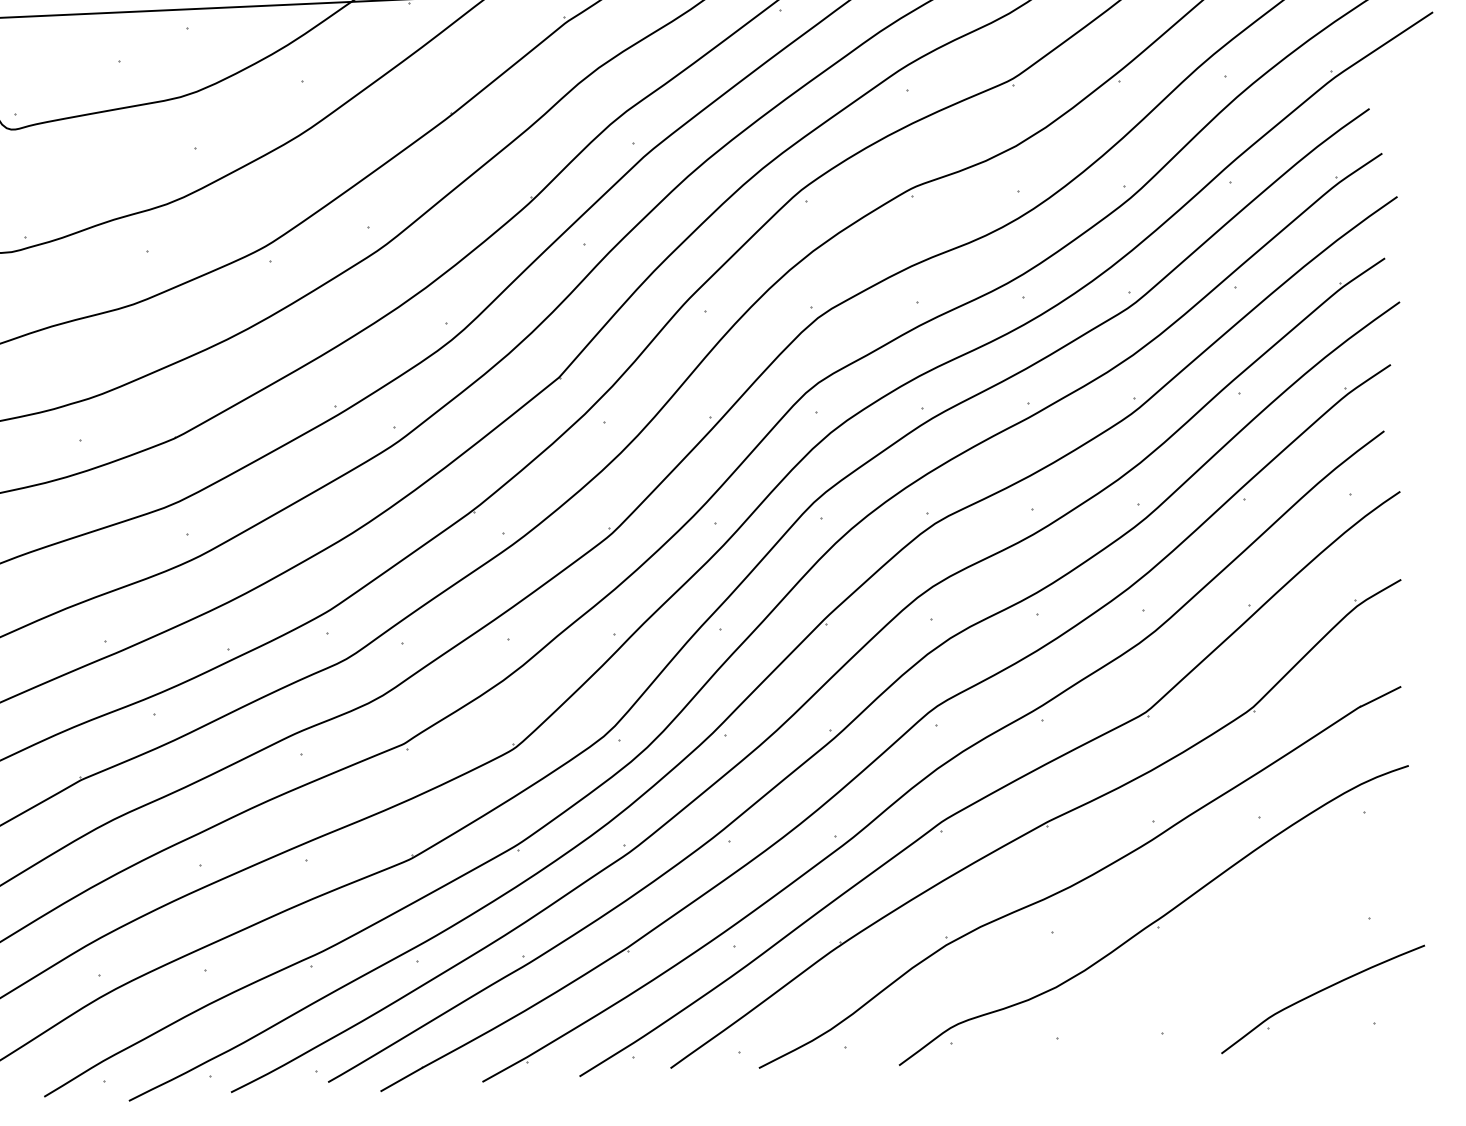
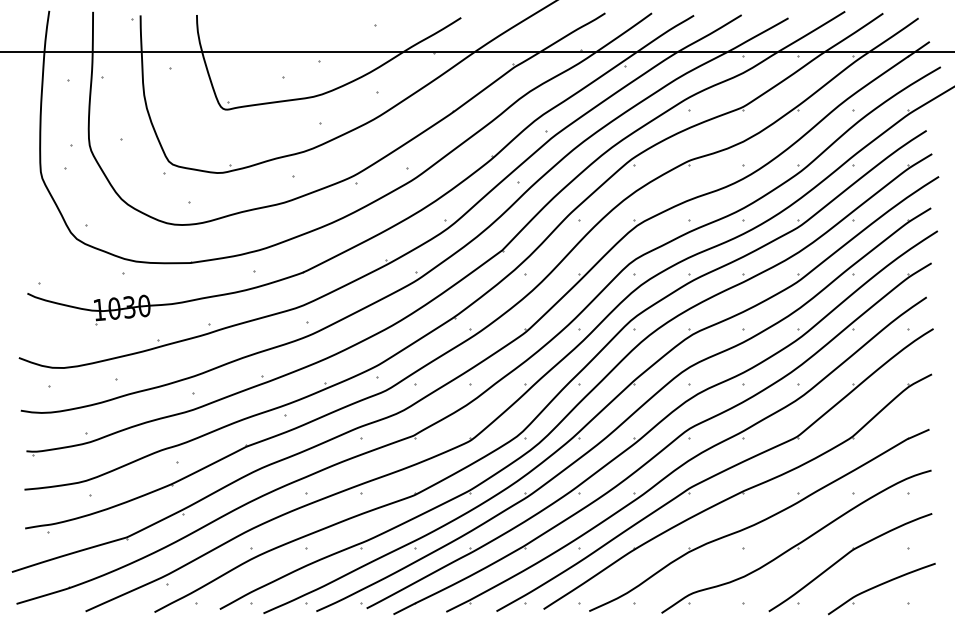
part: (1253, 937) -> (847, 555), added

